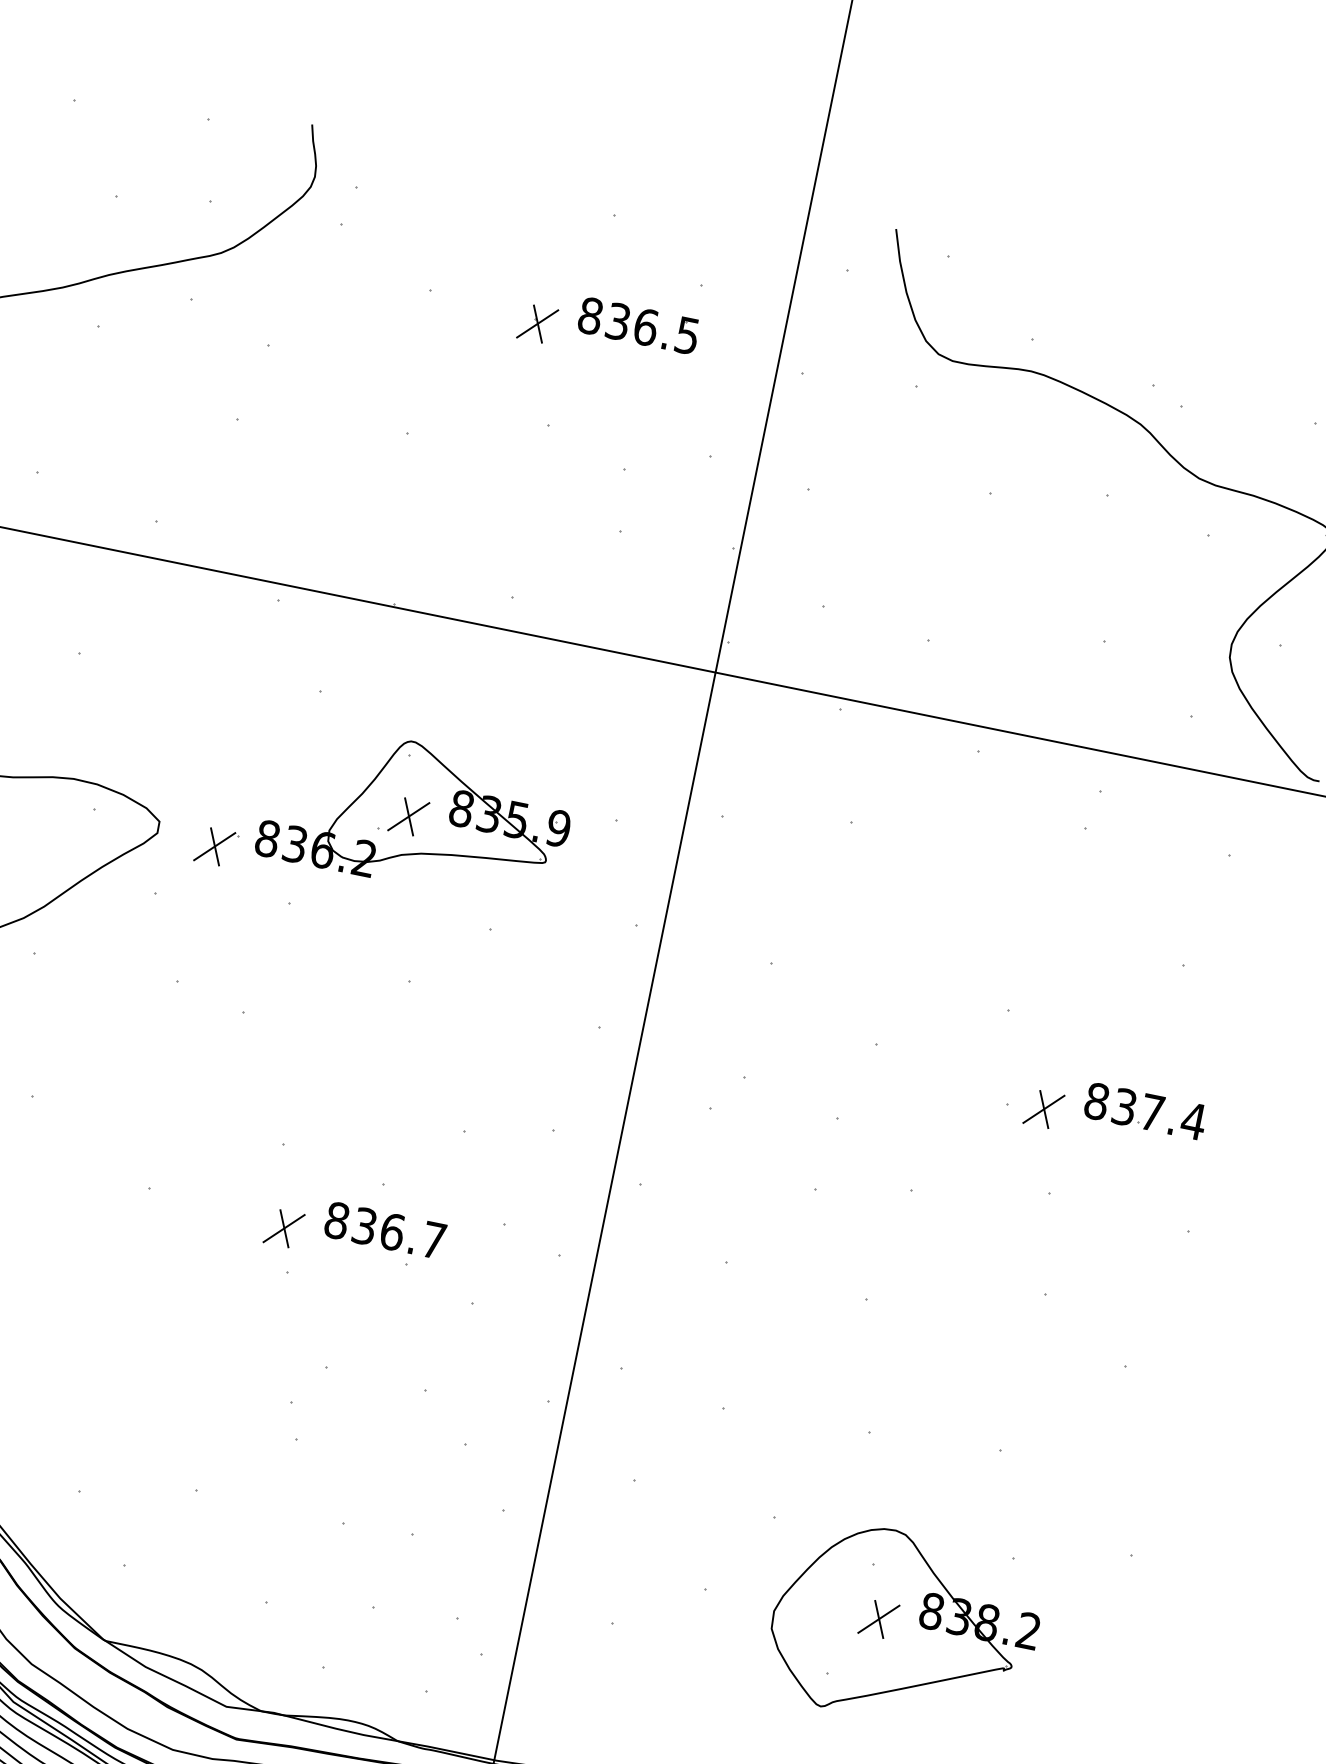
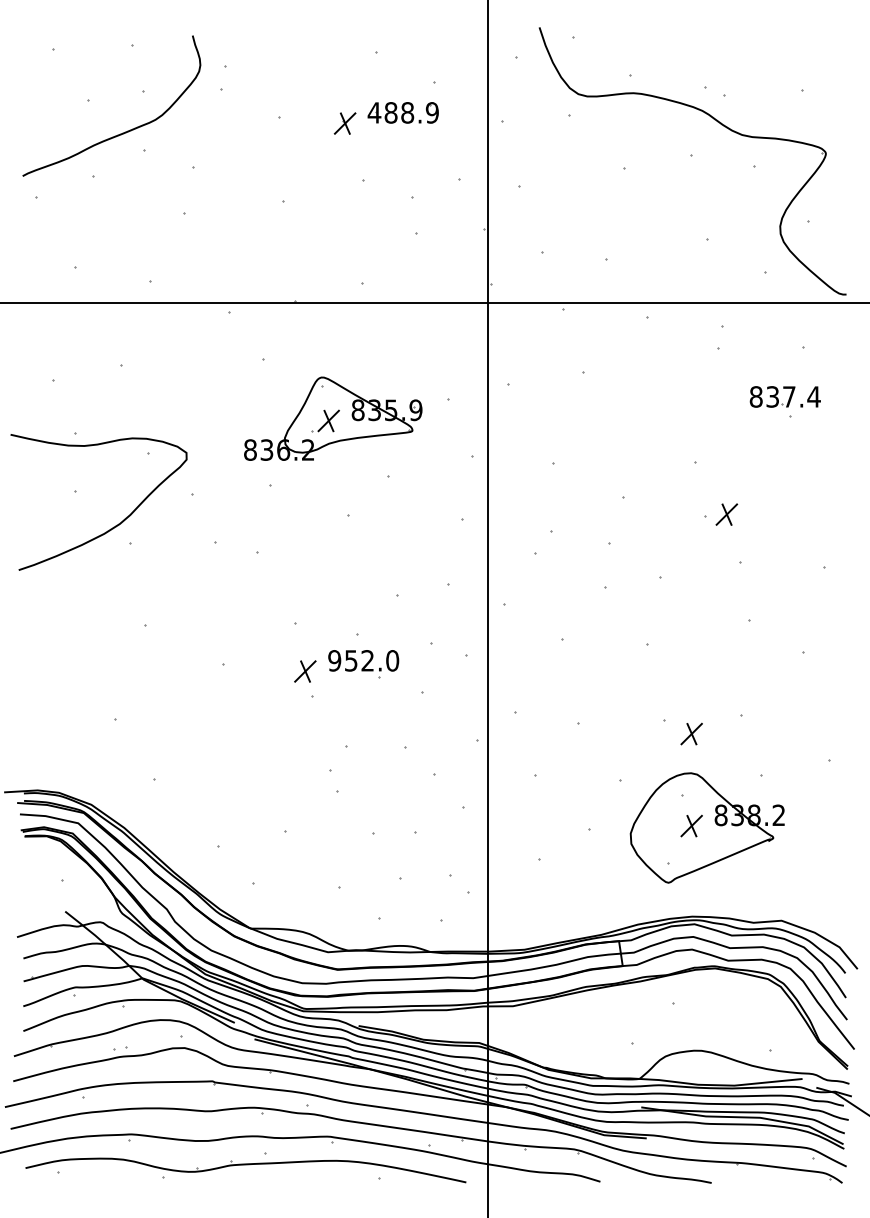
text: (637, 324) -> (402, 112), 836.5 -> 488.9
part: (215, 846) -> (221, 460), removed
part: (1144, 1110) -> (784, 396), moved
text: (385, 1229) -> (363, 660), 836.7 -> 952.0
part: (910, 1464) -> (691, 733), added

